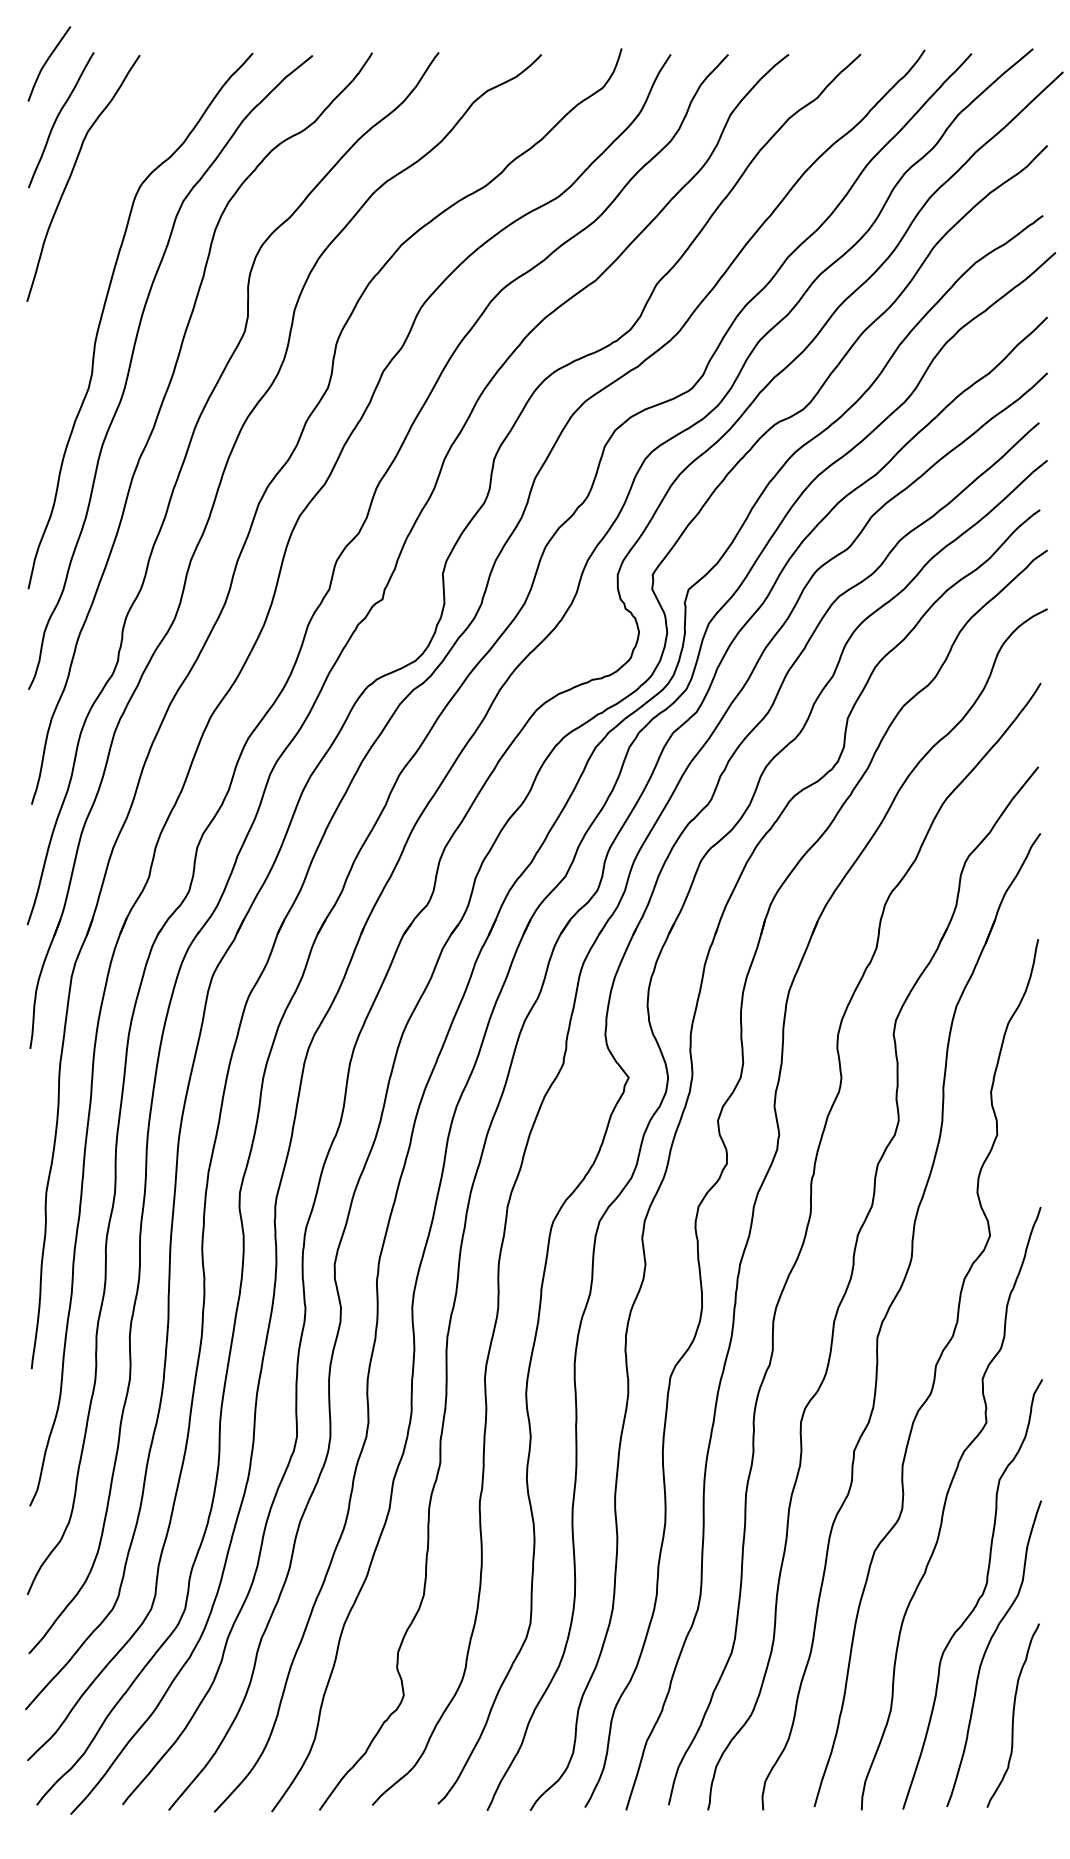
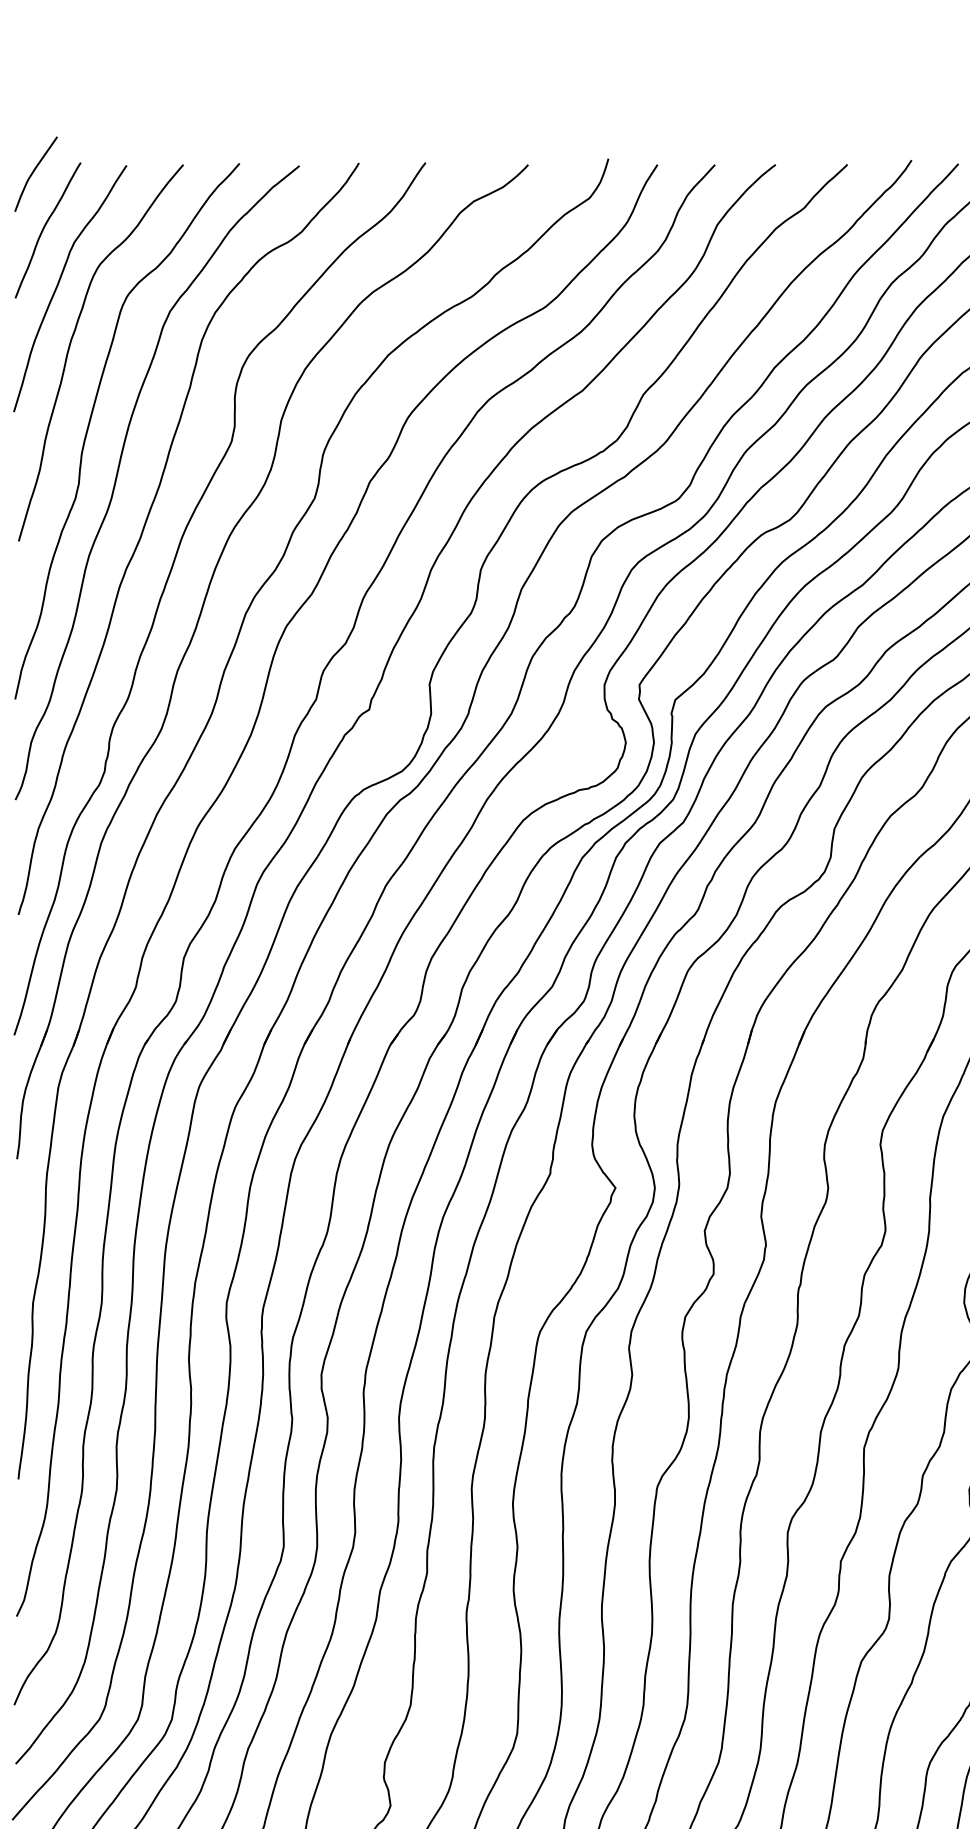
curve: (84, 234) -> (71, 344), added

